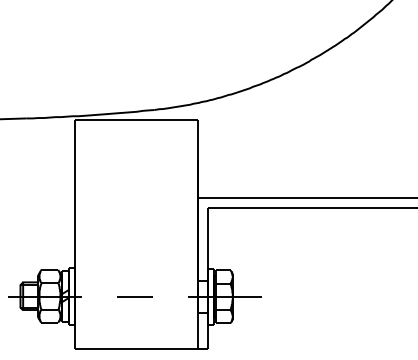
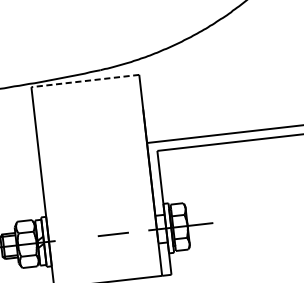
line: (136, 120) -> (85, 81), solid -> dashed
line: (134, 296) -> (112, 234), moved

